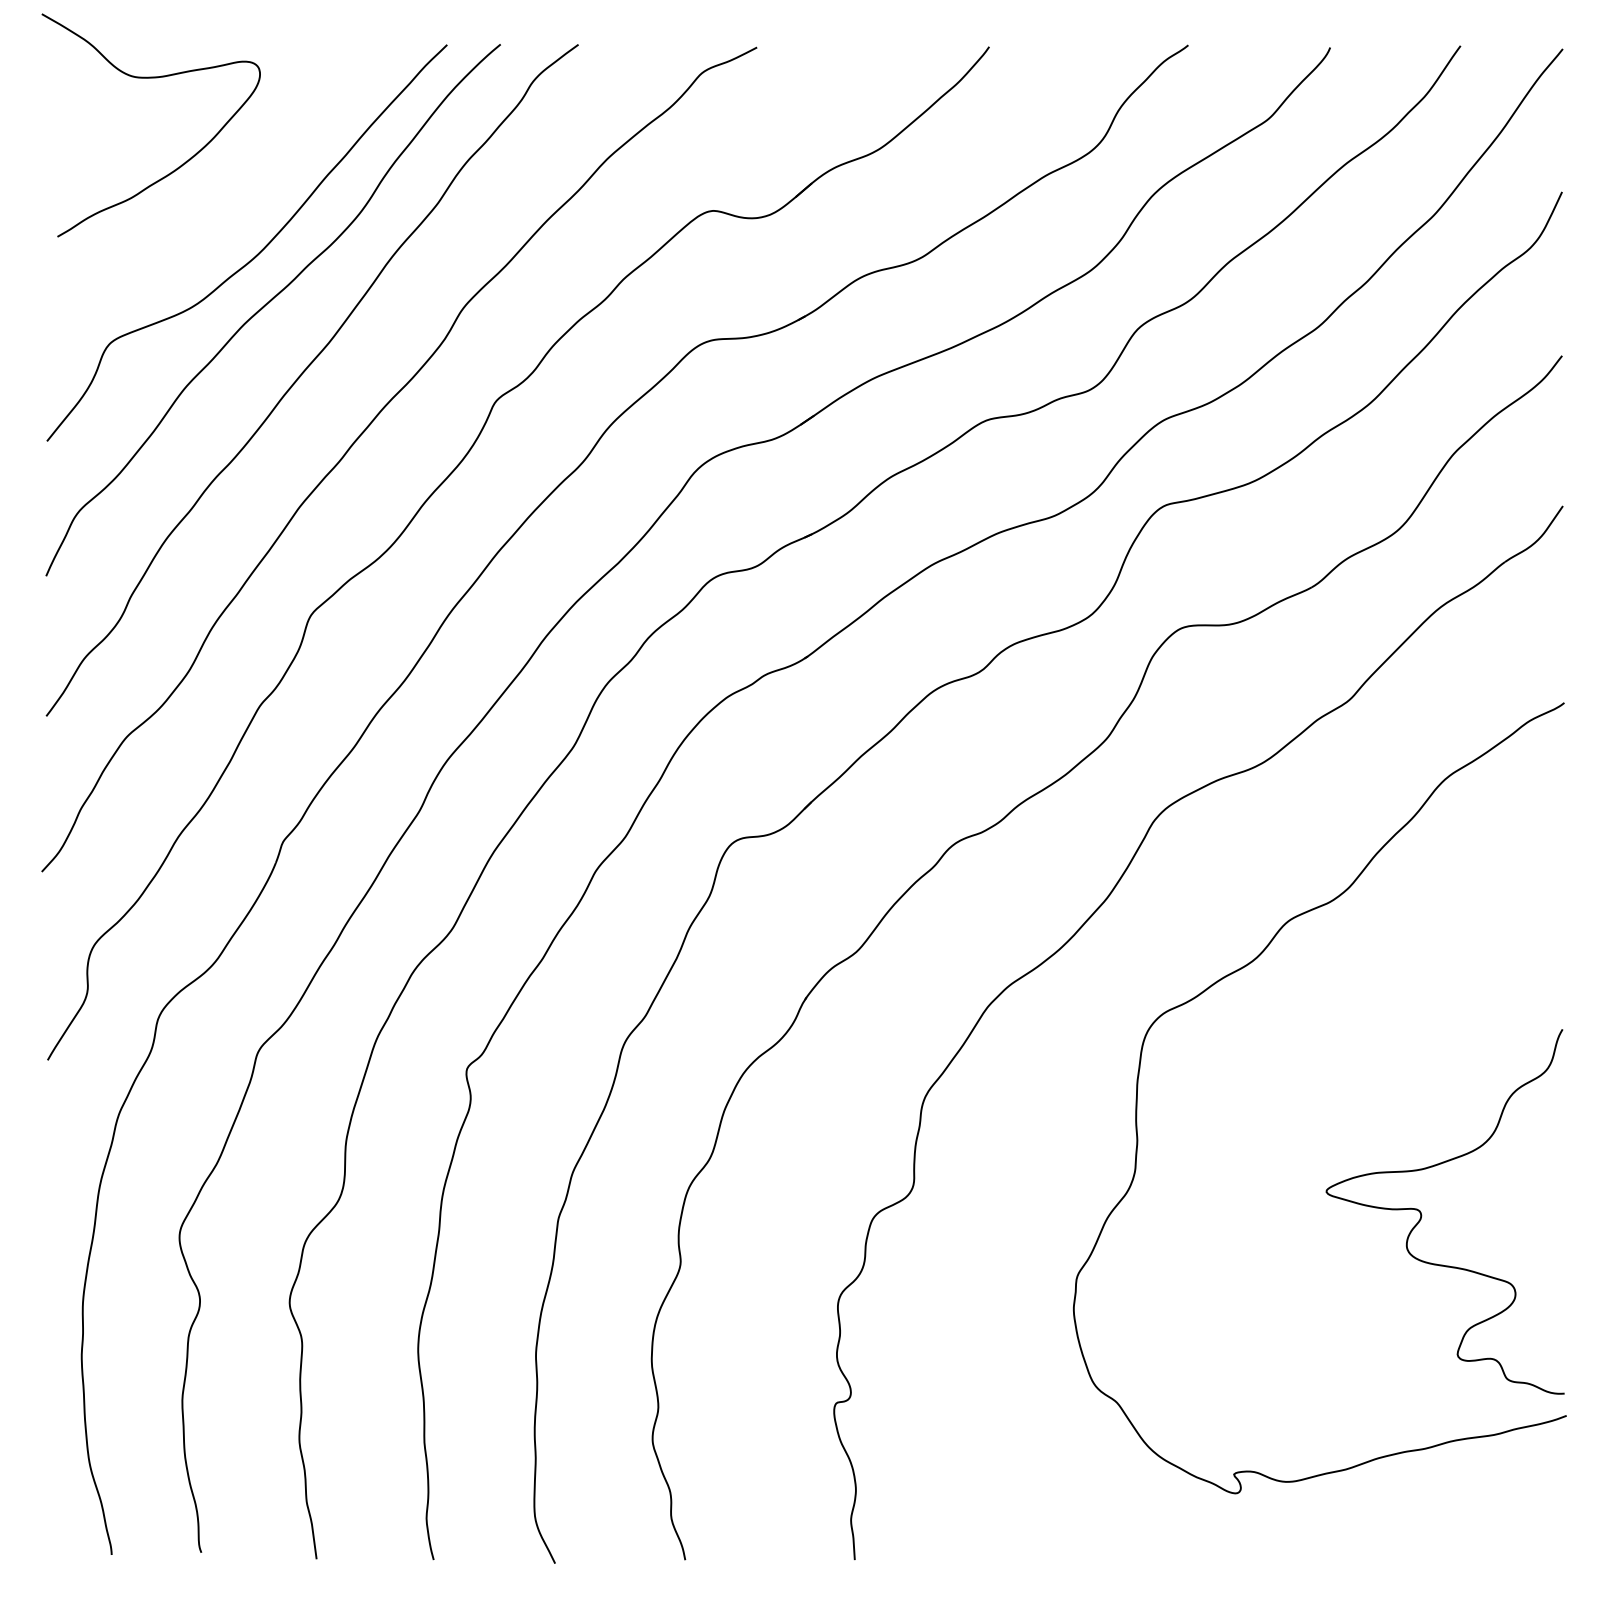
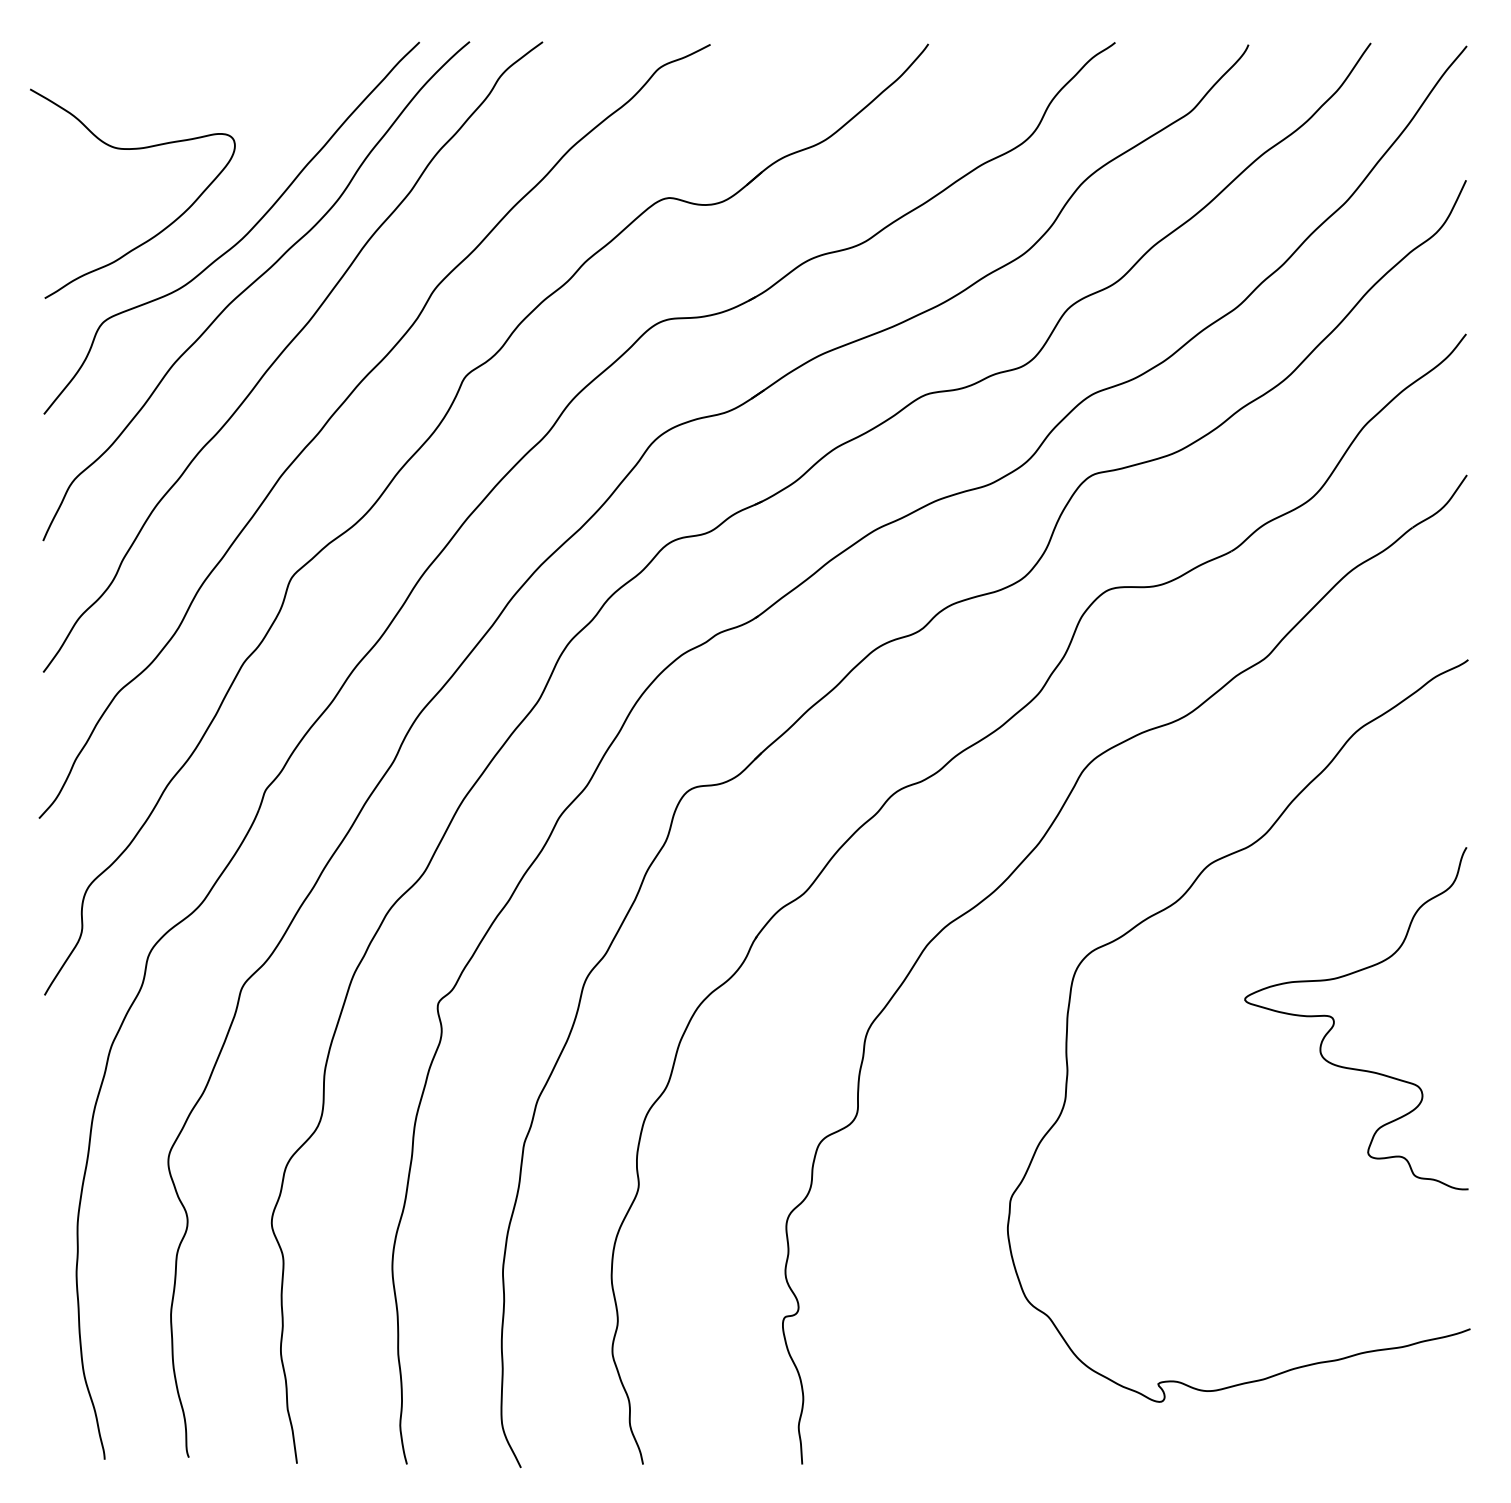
curve: (150, 78) -> (132, 149), moved
curve: (1421, 1212) -> (1334, 1019), moved

